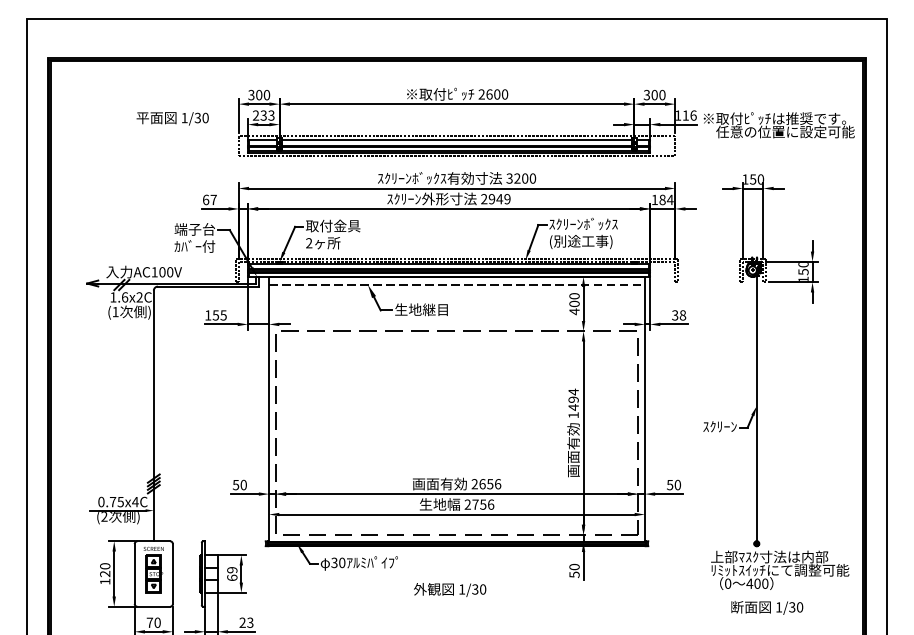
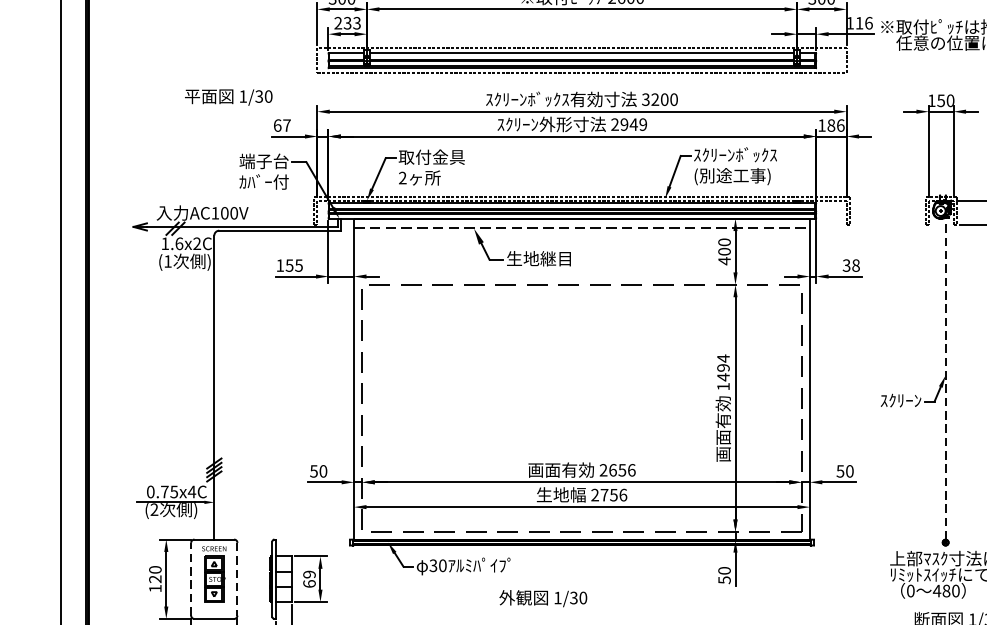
text: (172, 118) -> (228, 97), moved
text: (669, 199) -> (839, 125), 184 -> 186
line: (756, 405) -> (945, 374), solid -> dashed
line: (134, 573) -> (190, 578), solid -> dashed
line: (172, 574) -> (236, 579), solid -> dashed
text: (757, 583) -> (946, 590), 400 -> 480
text: (450, 589) -> (543, 598), moved

